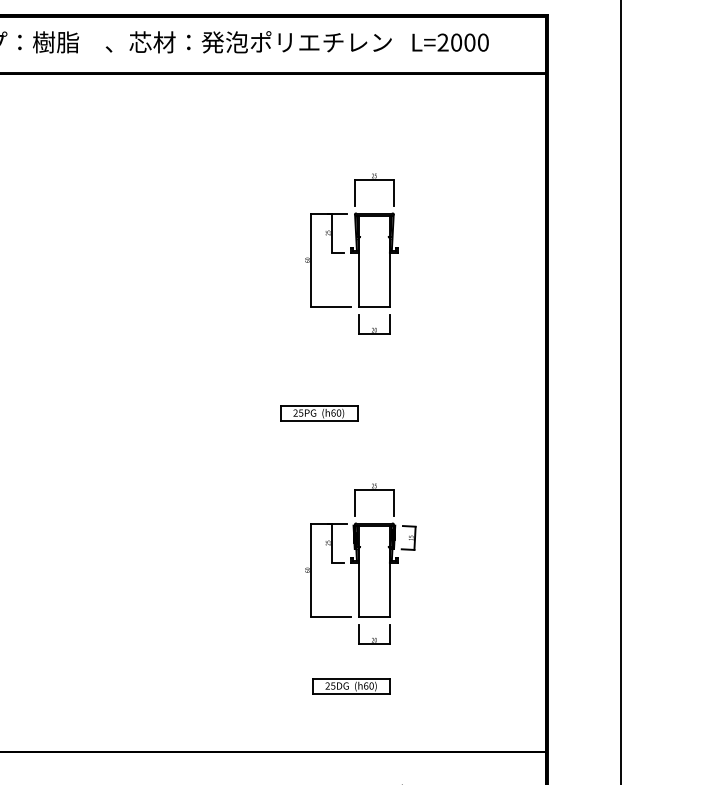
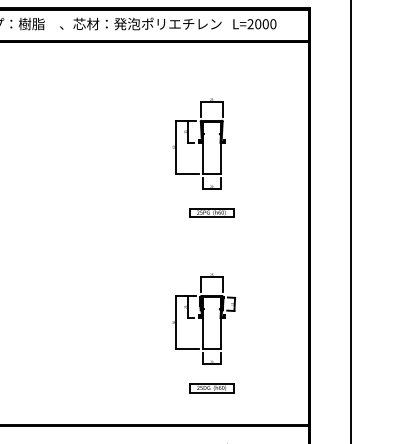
part: (319, 412) -> (211, 212), moved
part: (350, 687) -> (211, 388), moved

